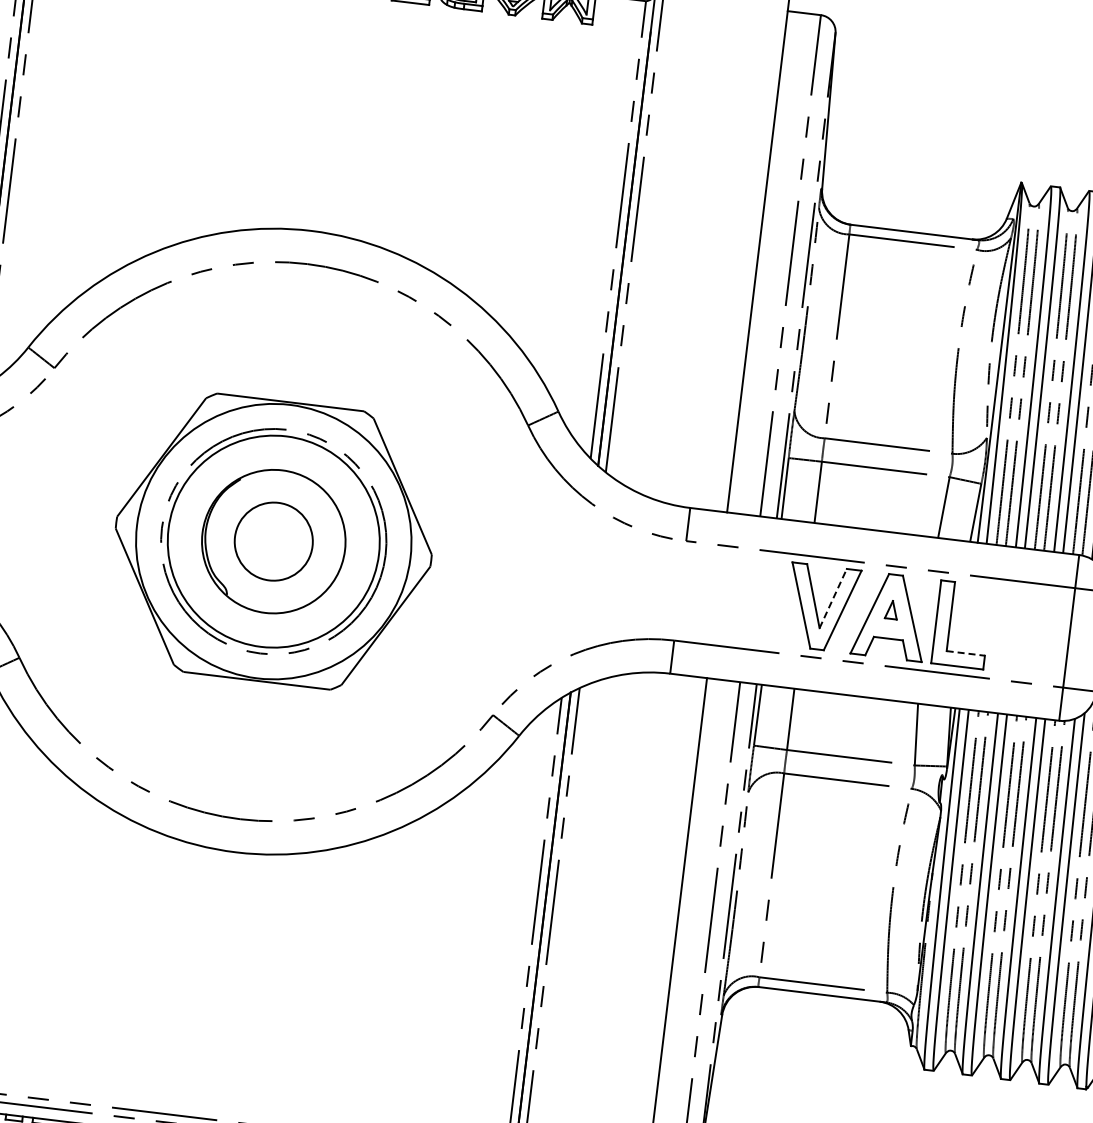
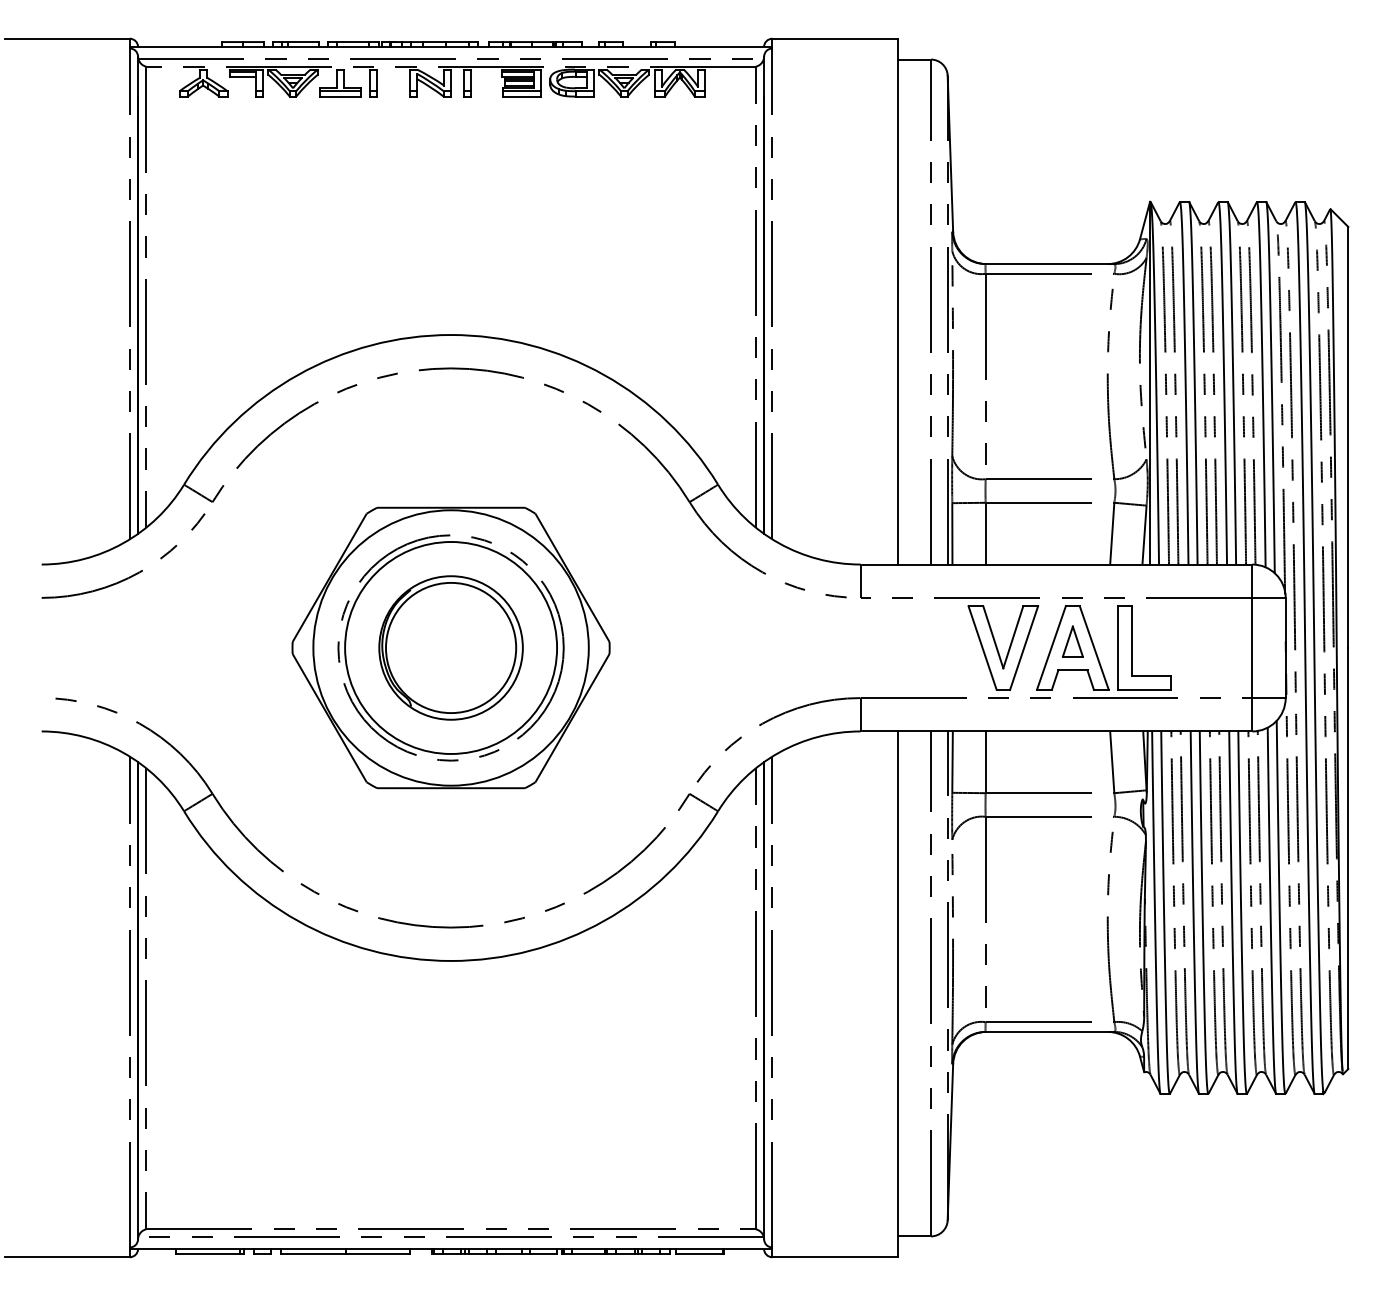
circle: (274, 541) -> (451, 647), size x1.67
line: (833, 598) -> (1013, 637), dashed -> solid
part: (891, 609) -> (1072, 641), size x1.67
line: (966, 653) -> (1152, 675), dashed -> solid

